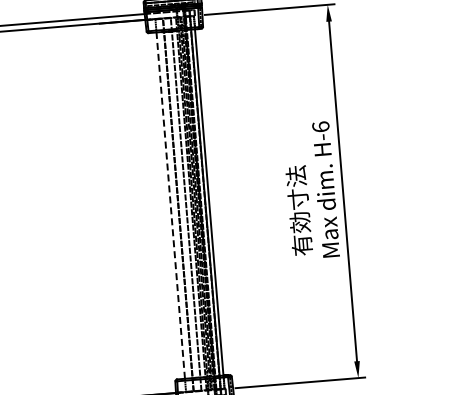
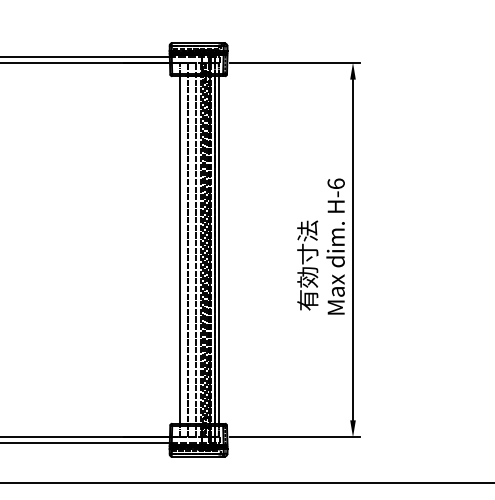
line: (171, 206) -> (180, 250), dashed -> solid

